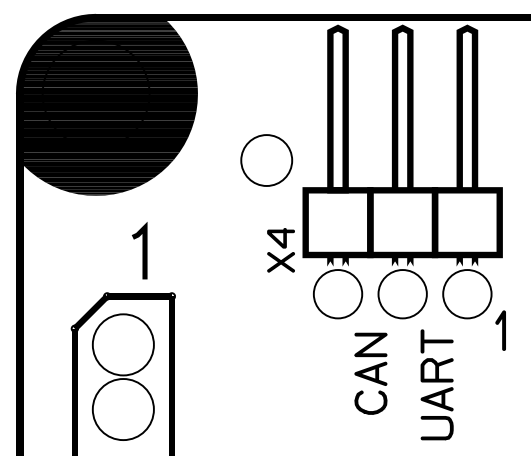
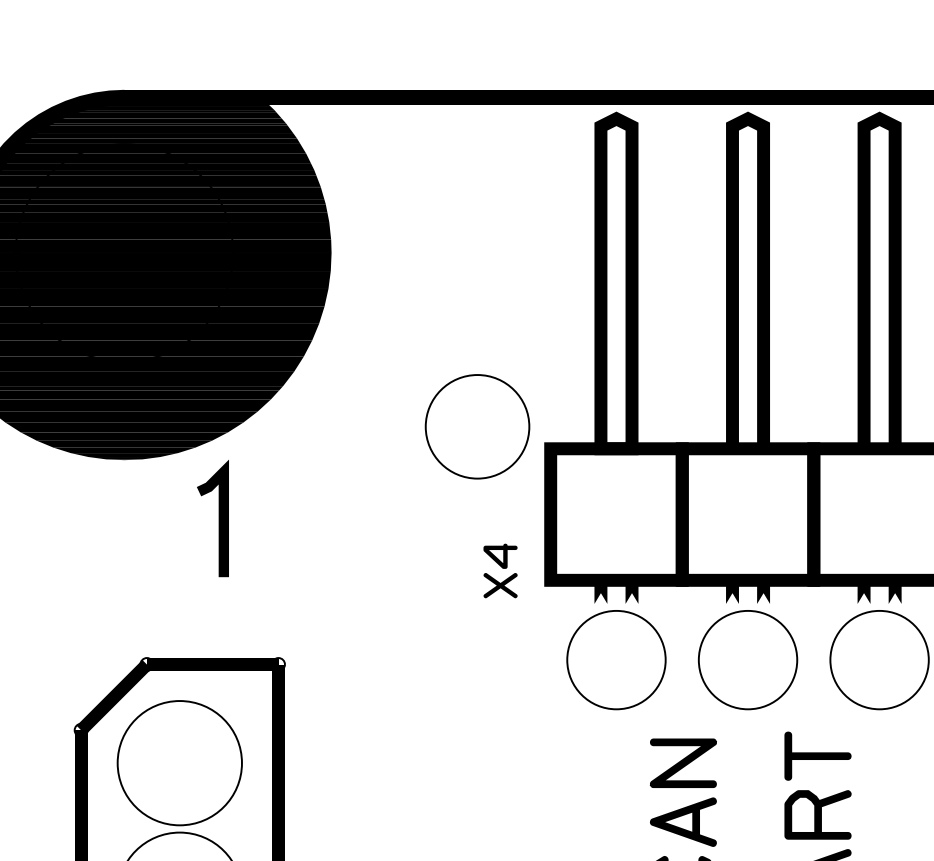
part: (266, 160) -> (477, 426), moved
line: (142, 250) -> (218, 518), moved
part: (280, 250) -> (499, 571), size x0.6

